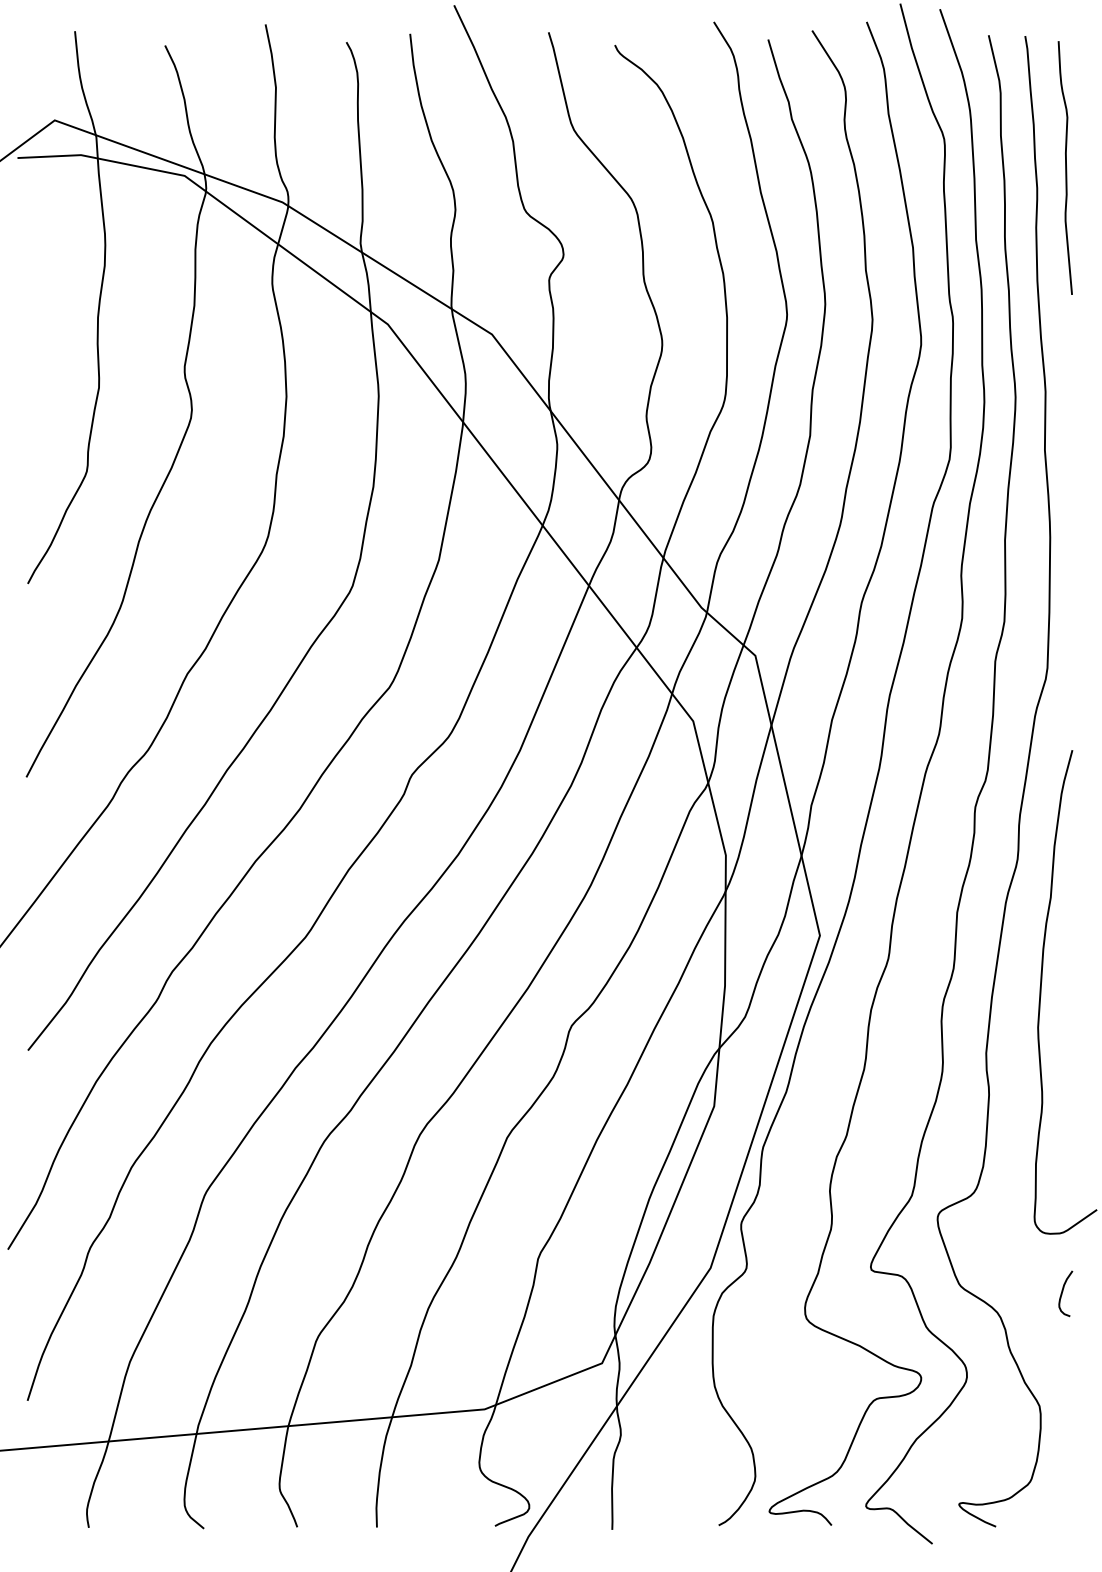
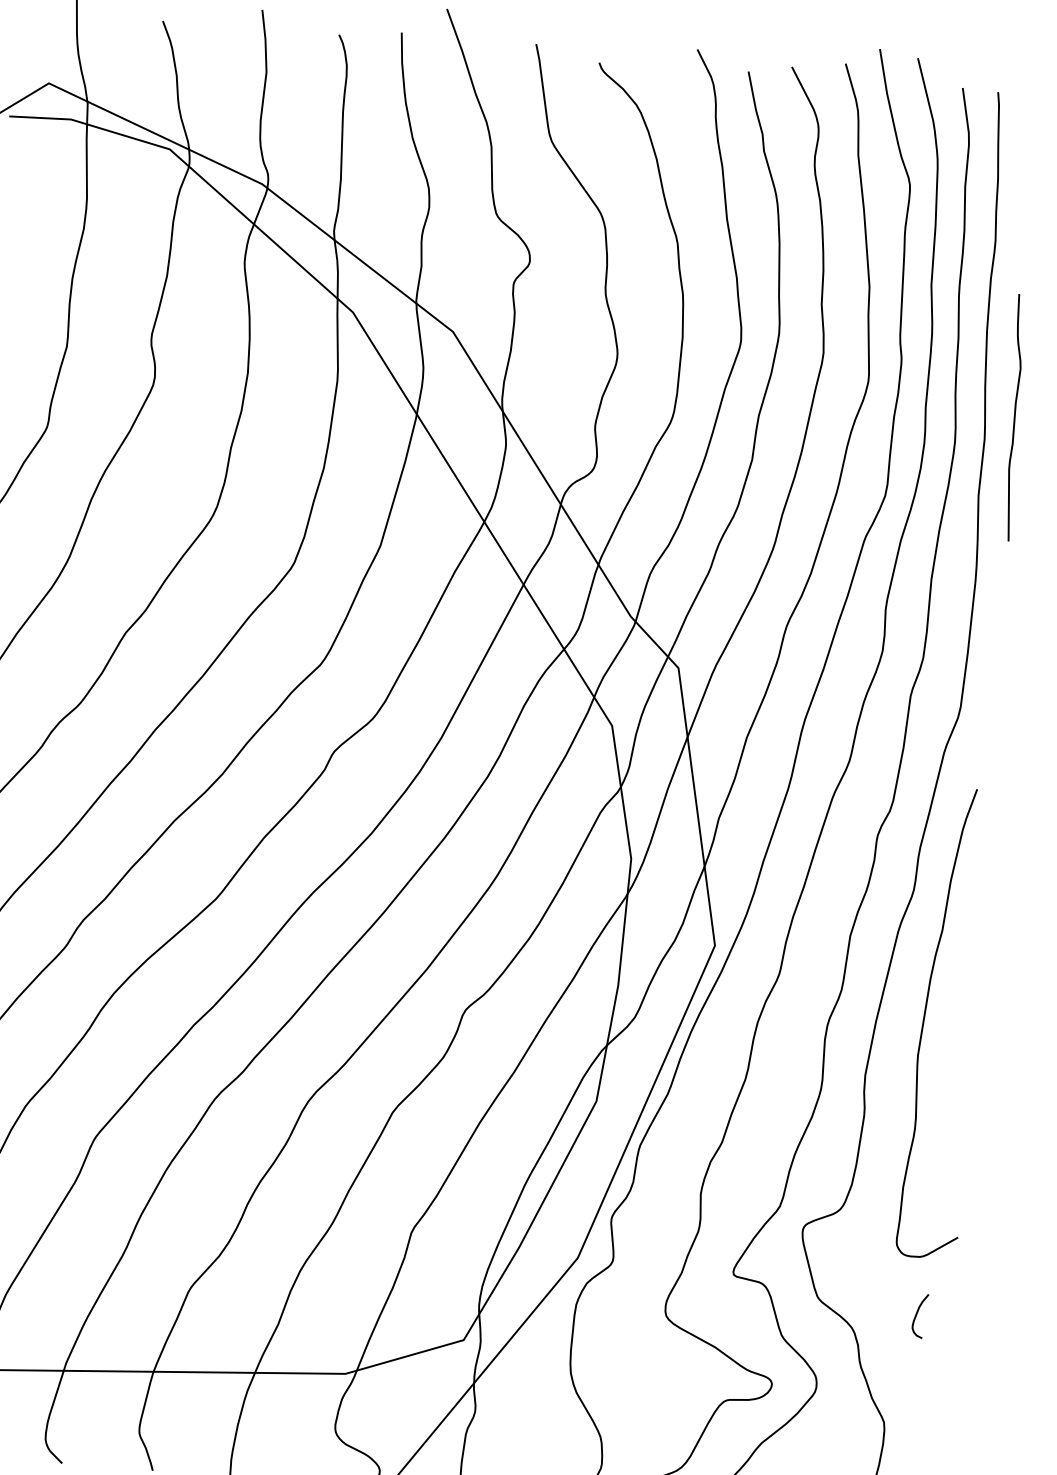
curve: (1065, 167) -> (1014, 417), moved

